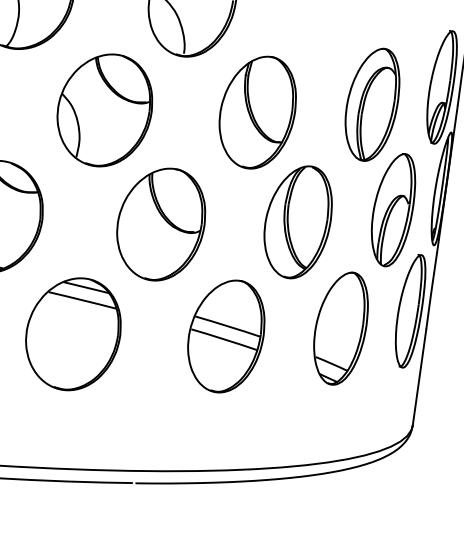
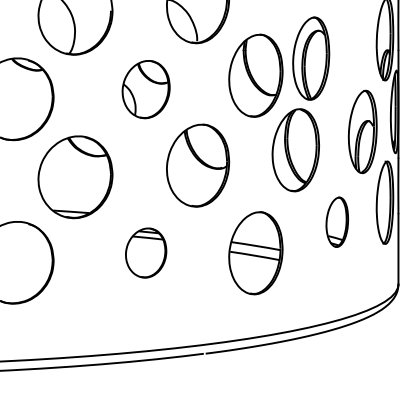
part: (372, 104) -> (311, 58), moved
part: (103, 109) -> (145, 89), size x0.7
part: (341, 329) -> (337, 222), size x0.6
part: (72, 333) -> (145, 252), size x0.6
part: (225, 336) -> (255, 253), moved

